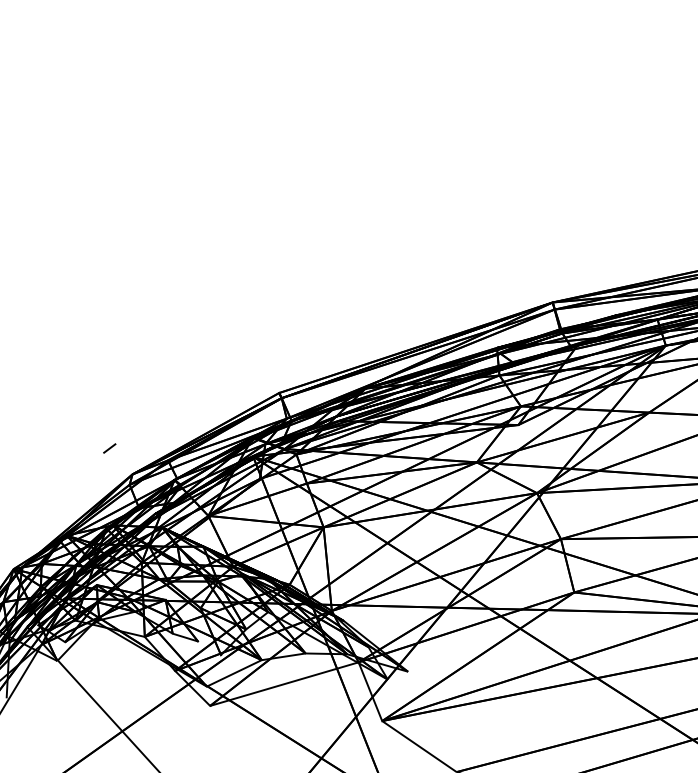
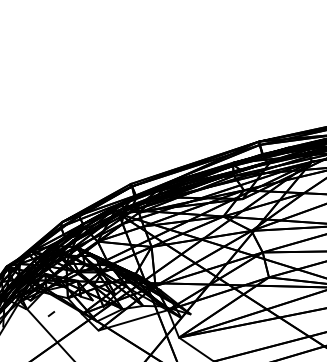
part: (109, 449) -> (51, 314), moved

